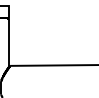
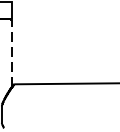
line: (8, 42) -> (11, 52), solid -> dashed

